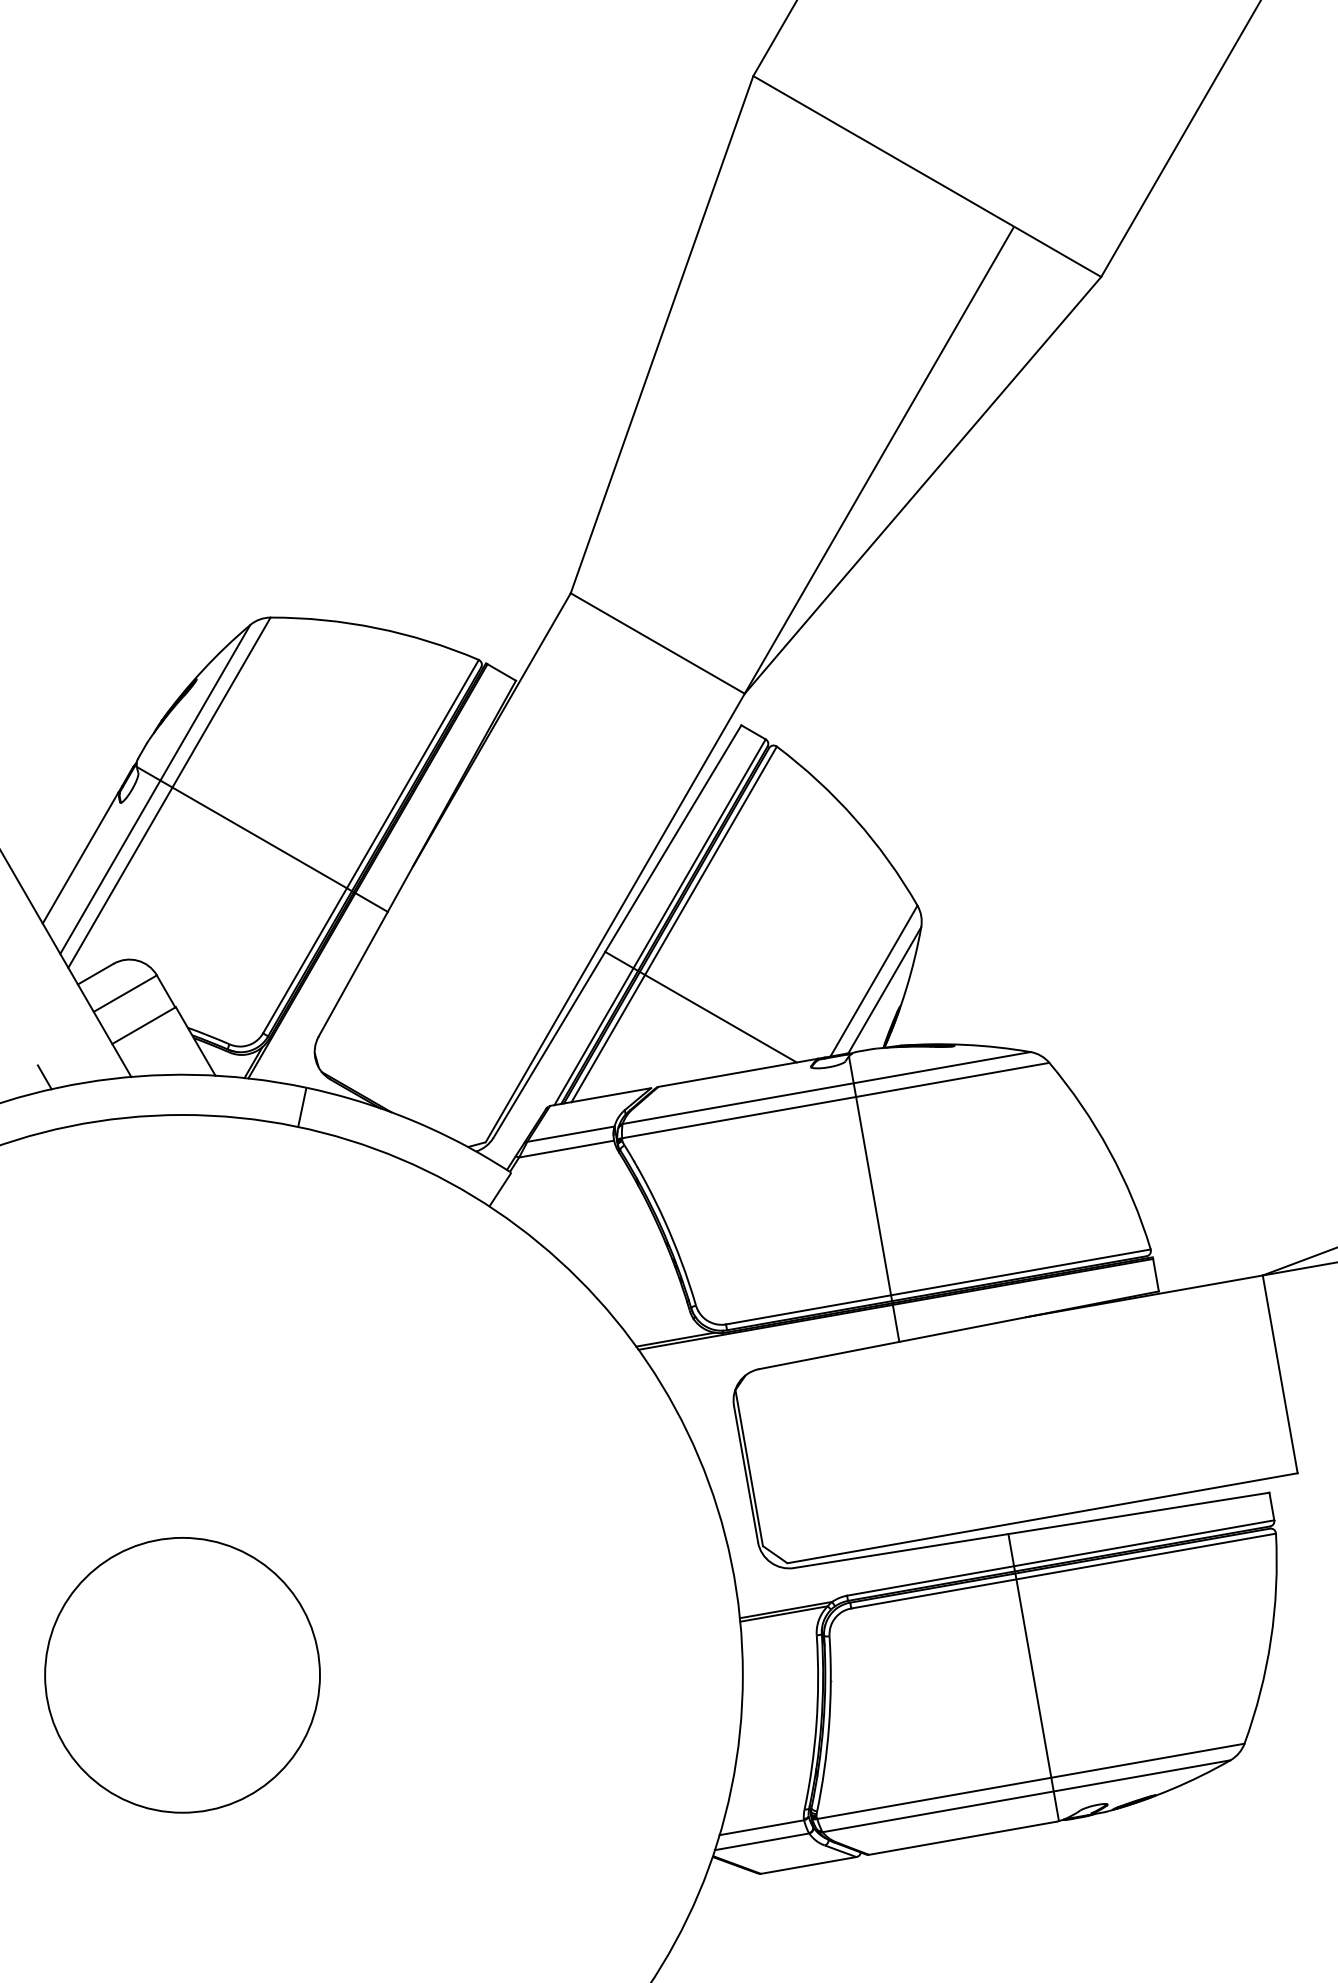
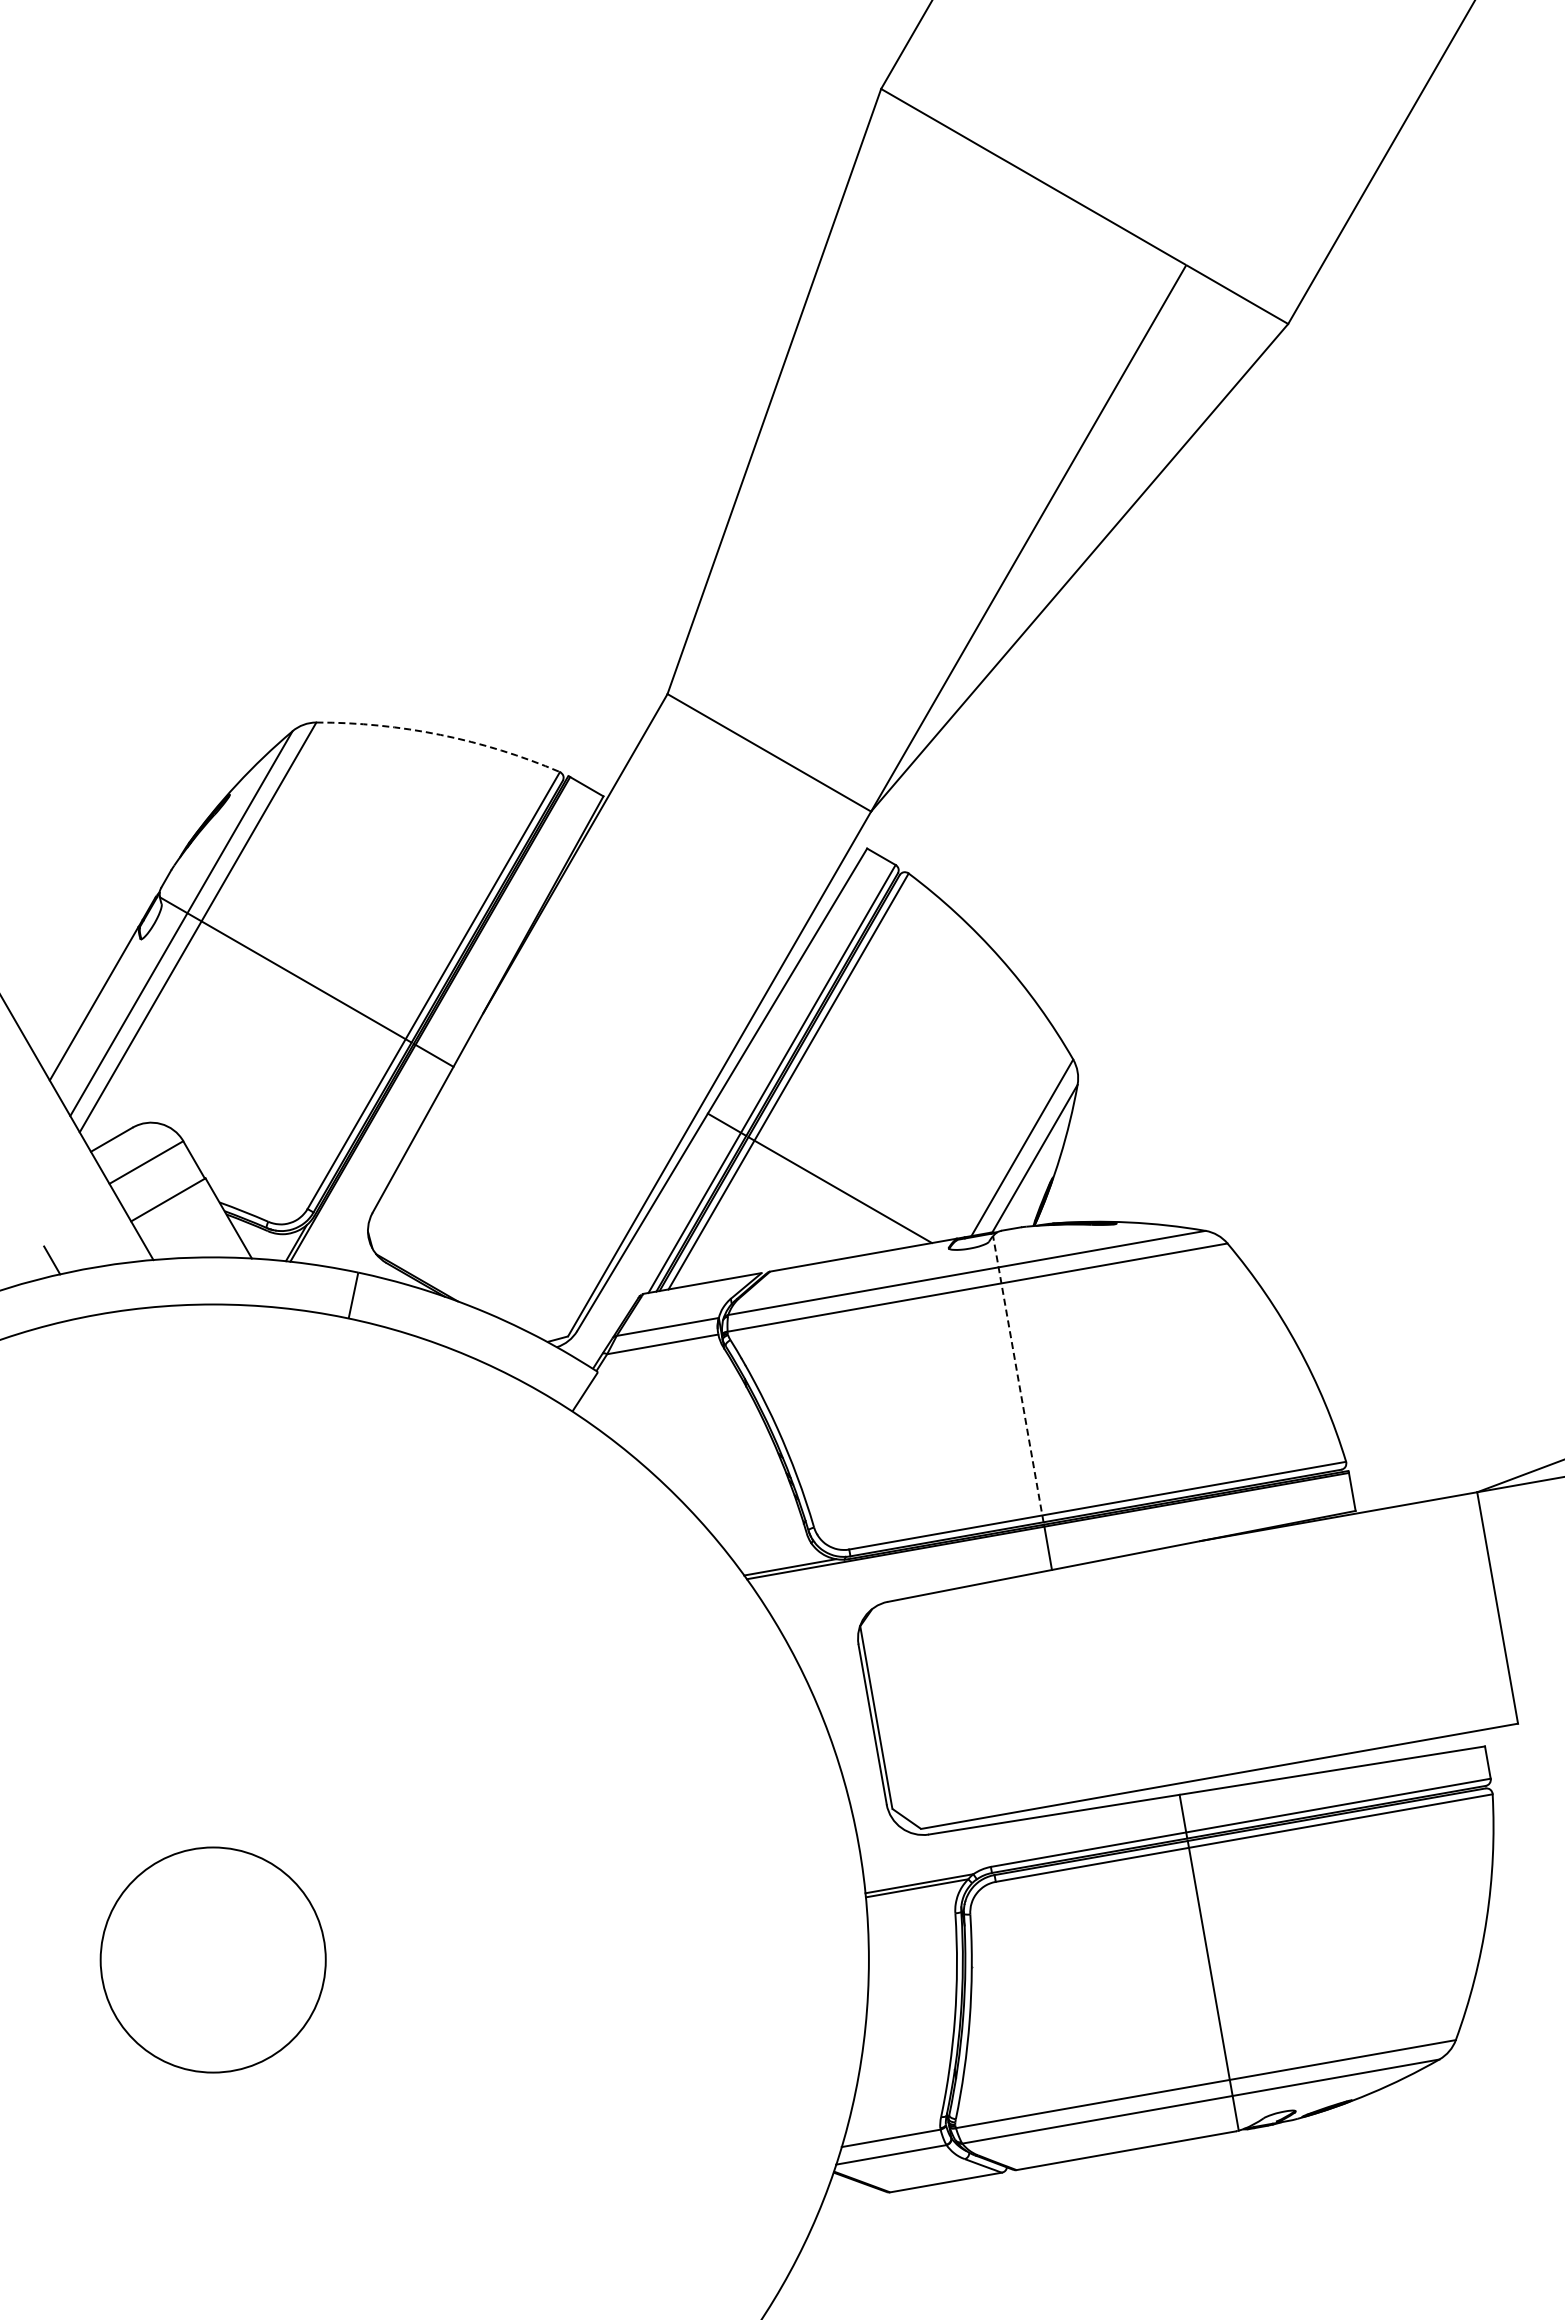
arc: (376, 627) -> (440, 734), solid -> dashed
line: (870, 1178) -> (1018, 1378), solid -> dashed
circle: (181, 1674) -> (212, 1959), size x0.7

